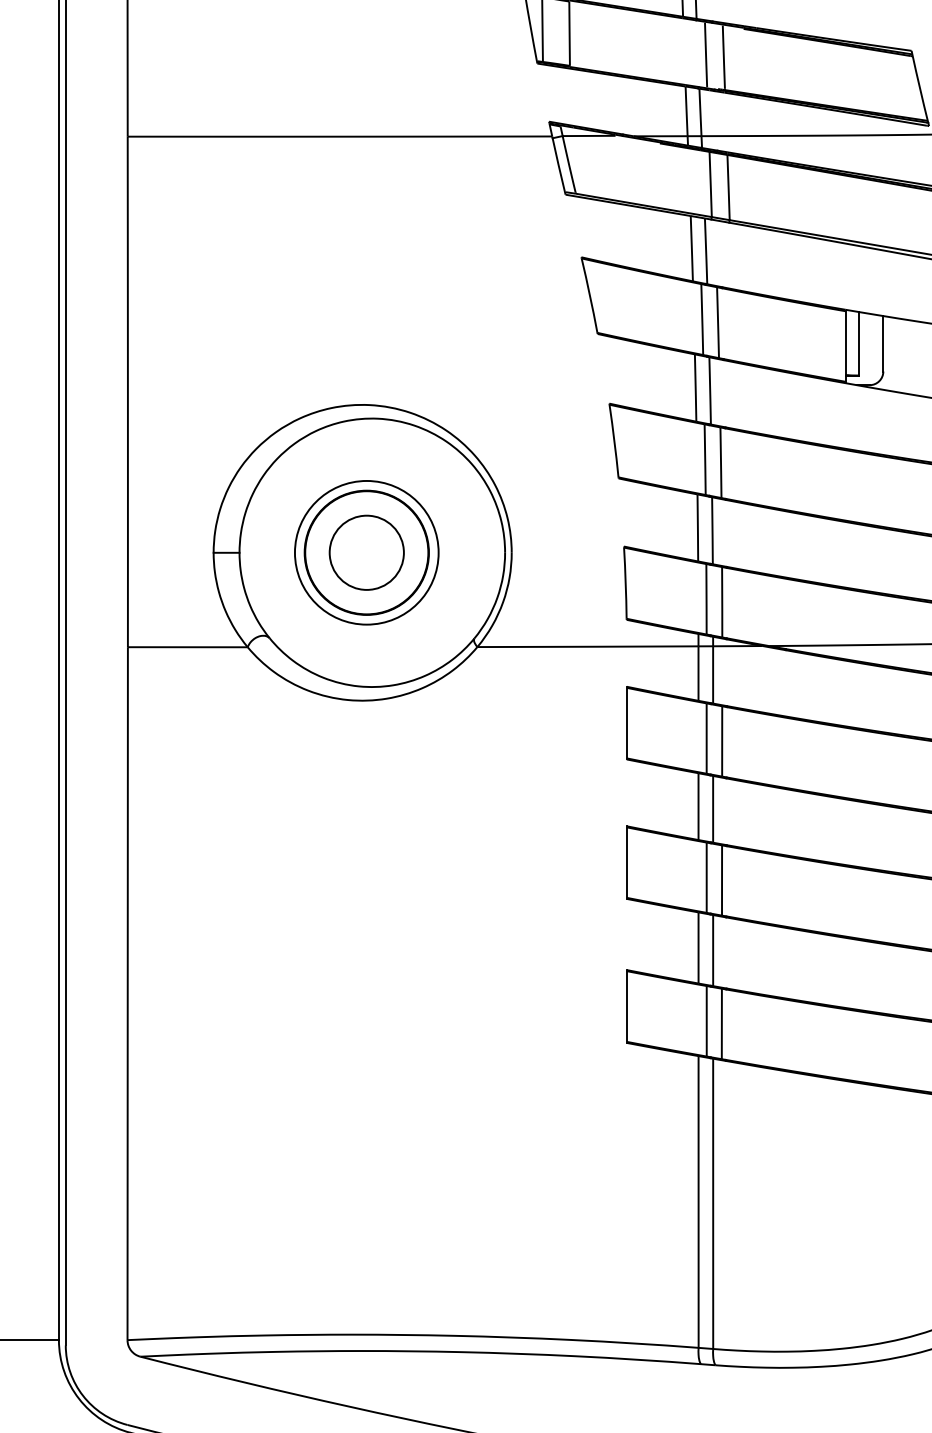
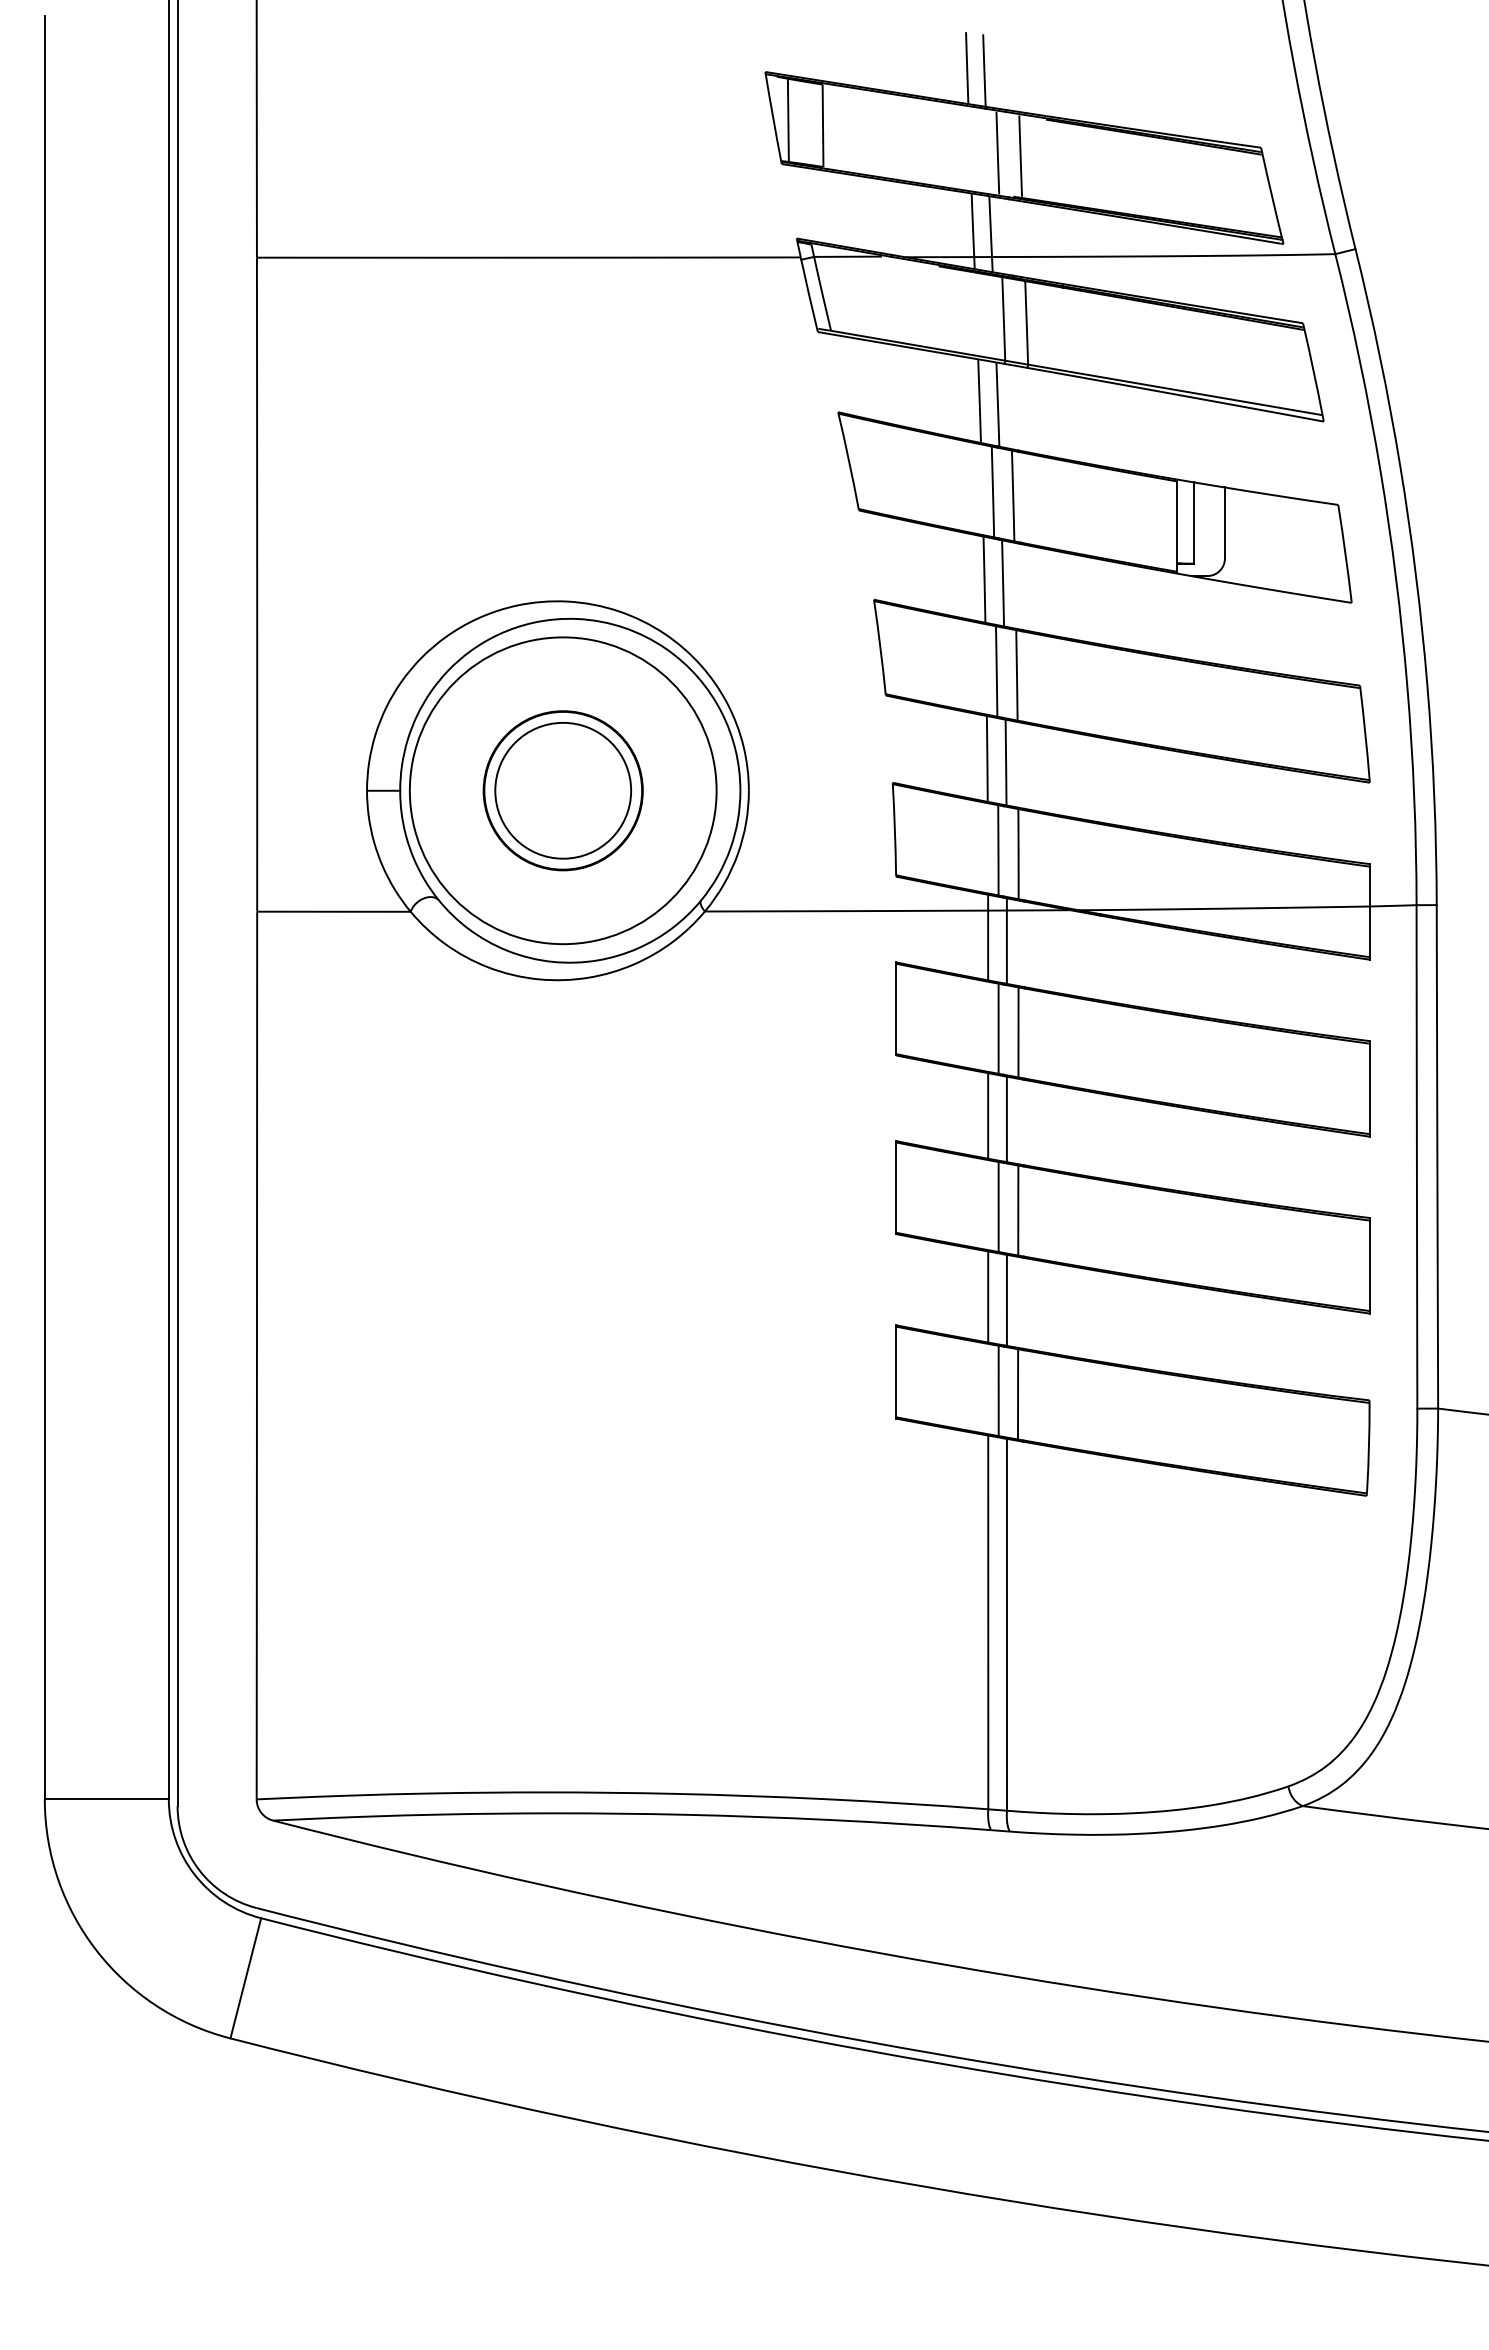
circle: (366, 552) -> (562, 790), size x1.67
circle: (367, 552) -> (563, 790), size x1.43

